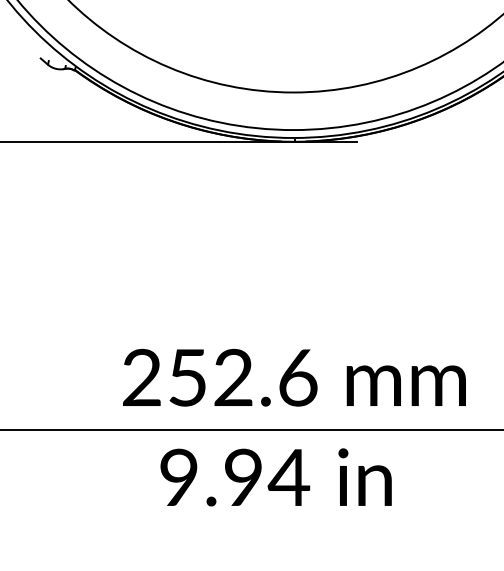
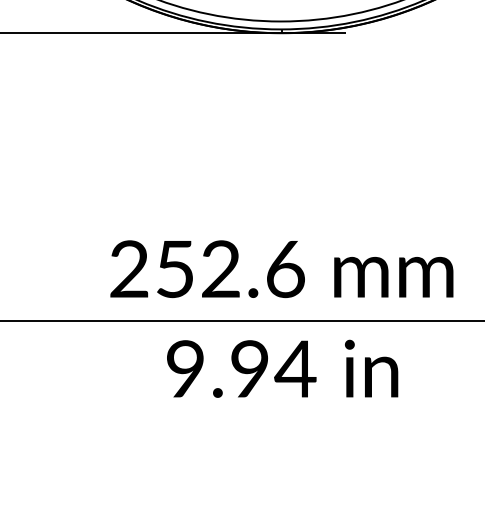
text: (275, 477) -> (281, 368), moved

